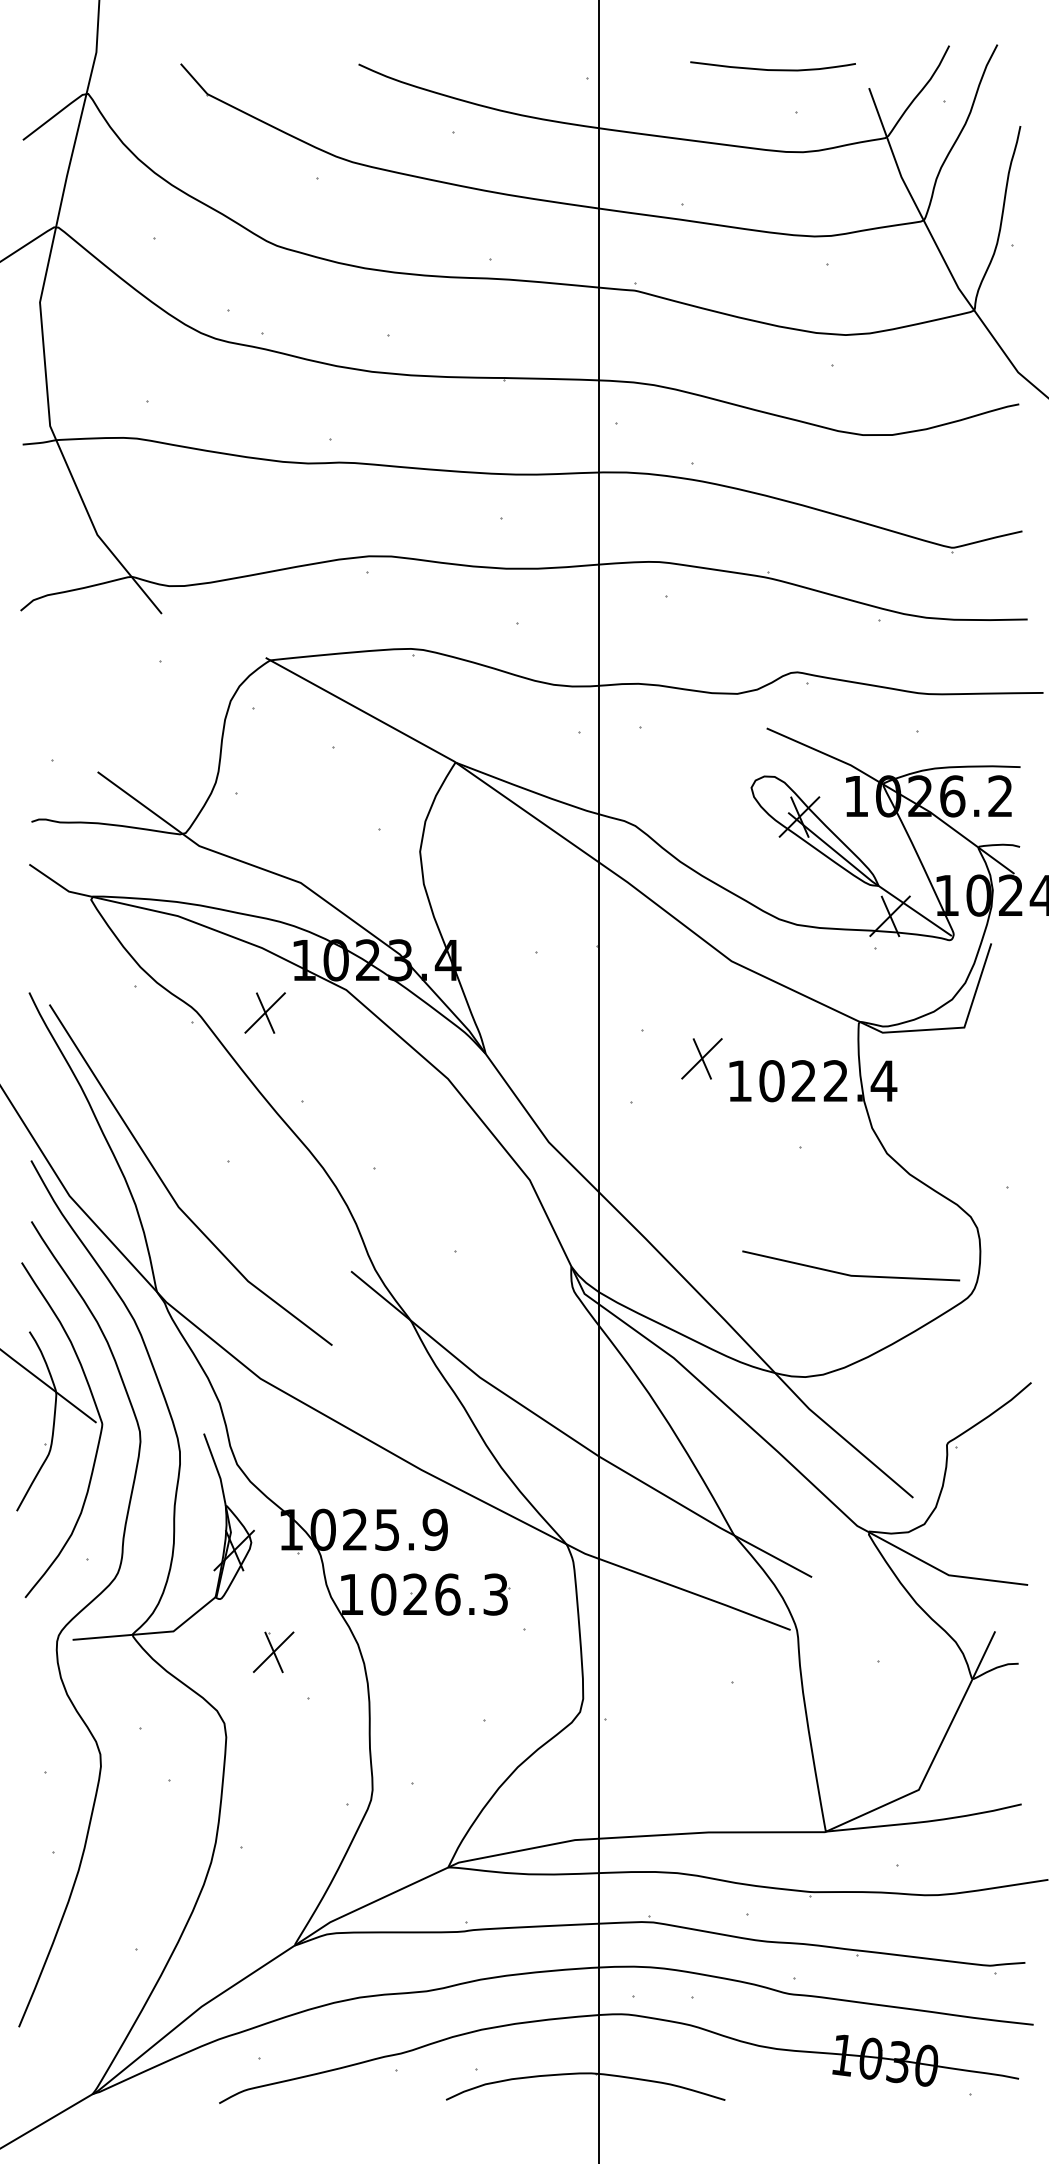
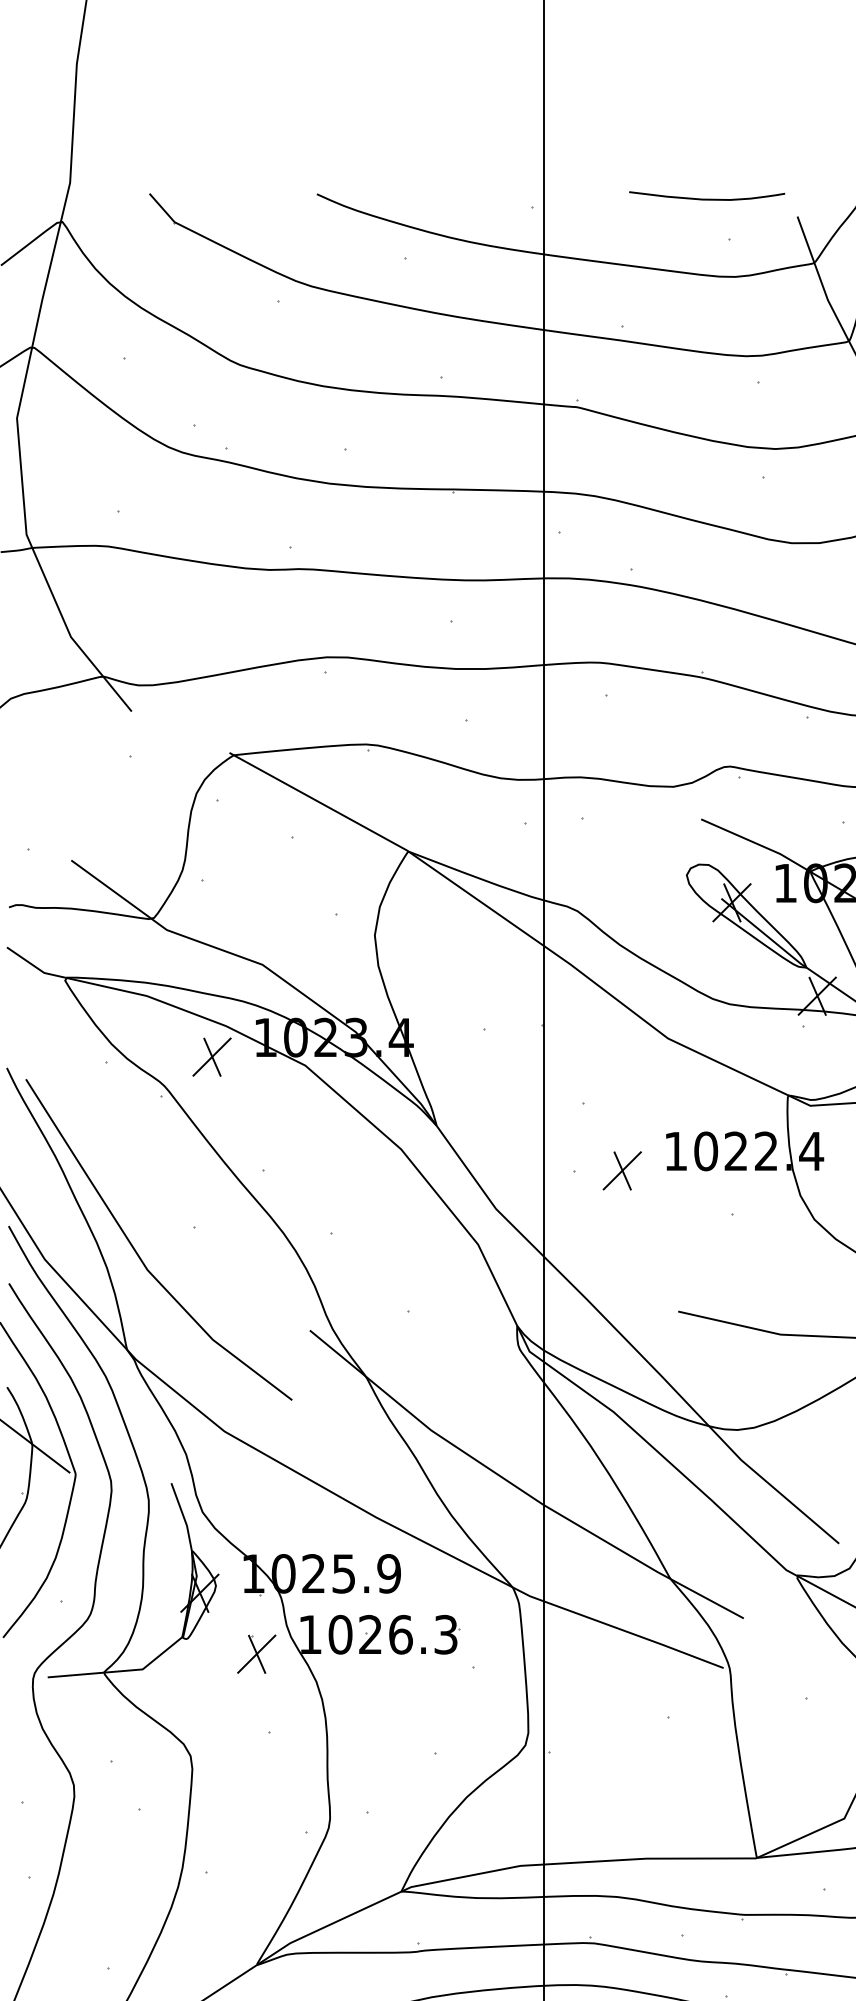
part: (264, 1012) -> (211, 1056), moved
part: (701, 1058) -> (621, 1170), moved
part: (273, 1652) -> (256, 1654), moved

